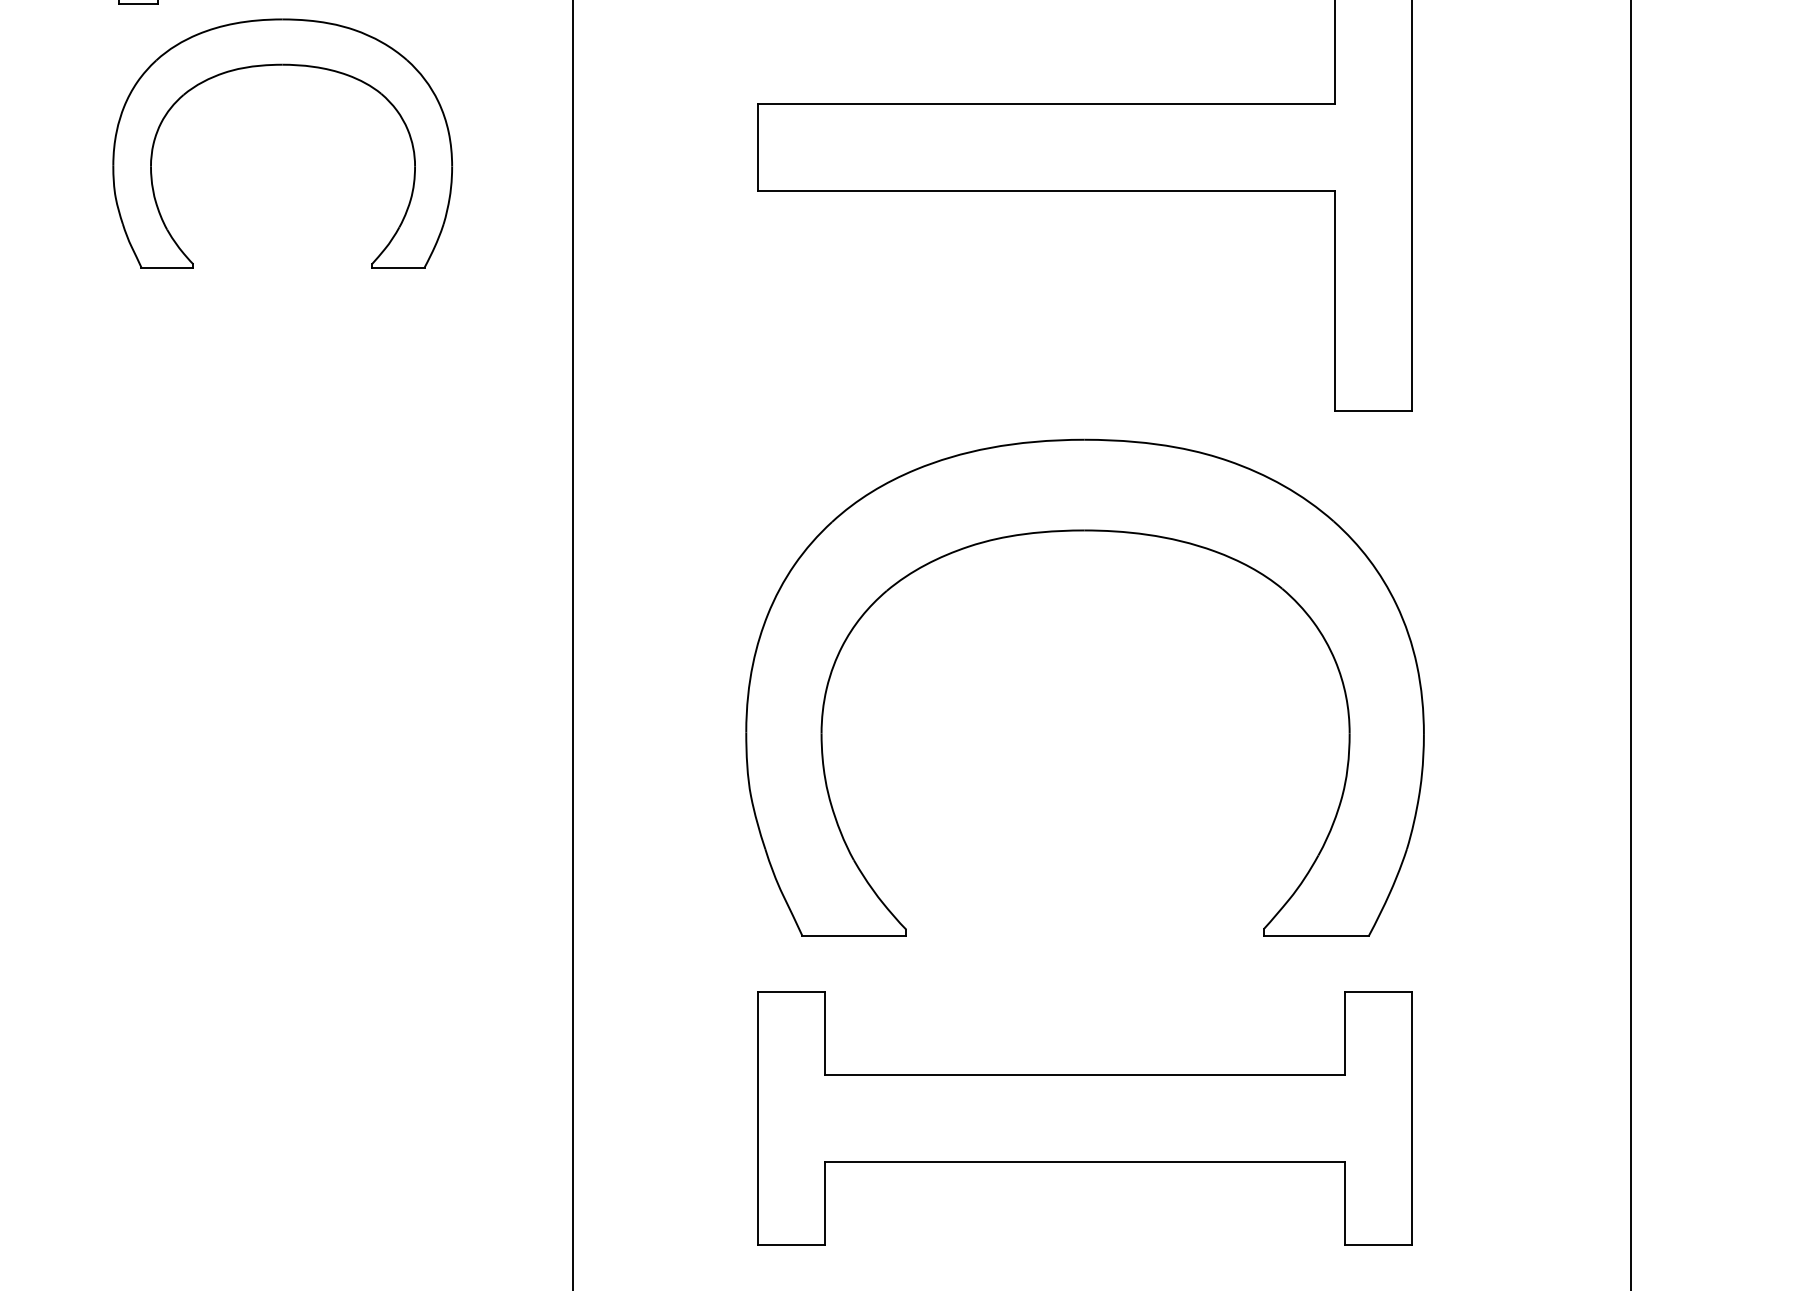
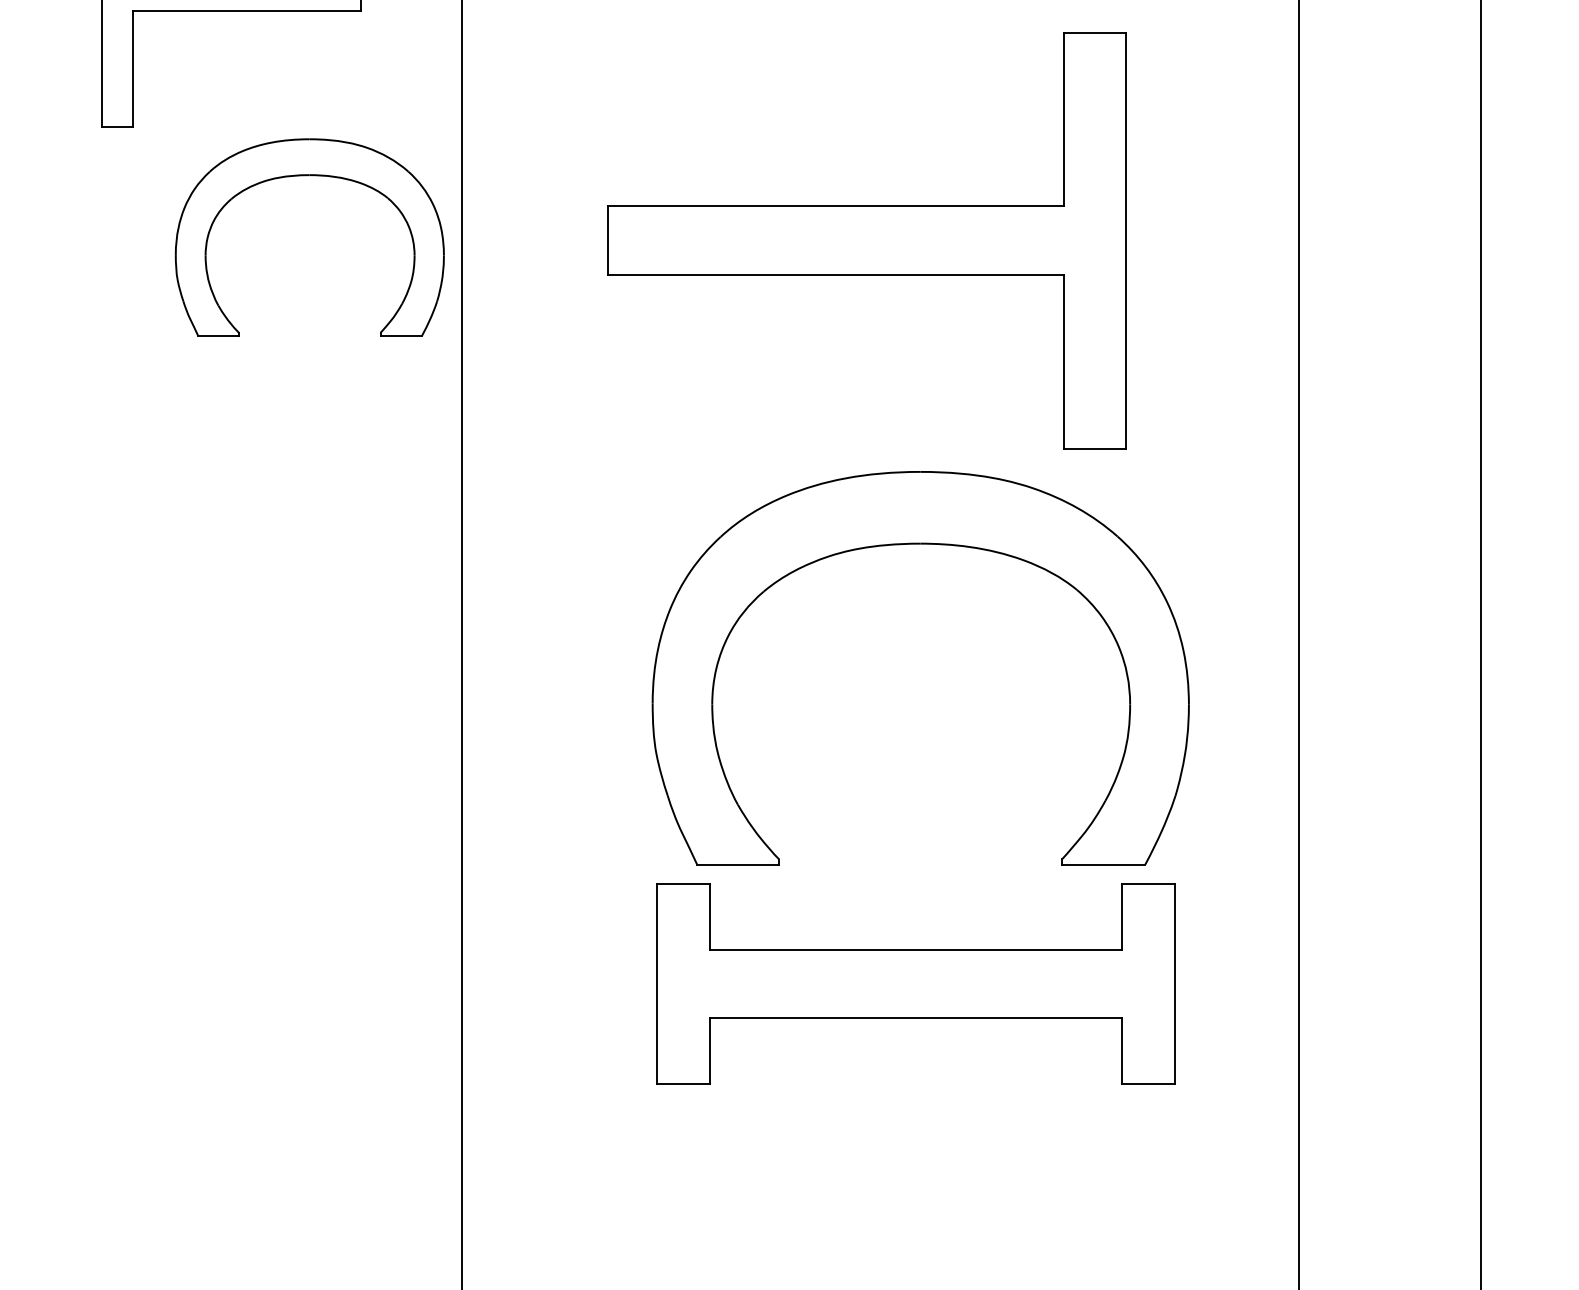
part: (279, 66) -> (307, 176), moved
part: (1084, 531) -> (920, 544), moved
part: (1084, 1117) -> (915, 983), moved

